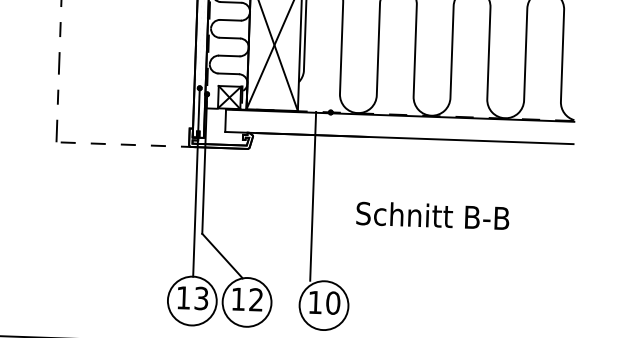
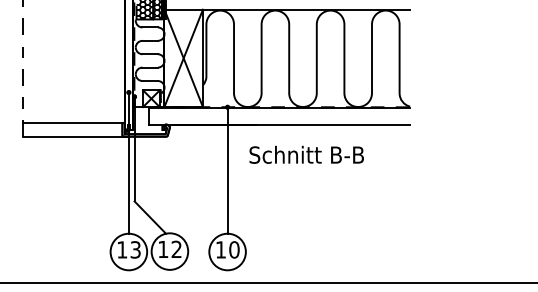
line: (123, 125) -> (72, 122), added
line: (125, 144) -> (74, 136), dashed -> solid
line: (313, 196) -> (227, 170), moved
text: (432, 215) -> (306, 154), moved

